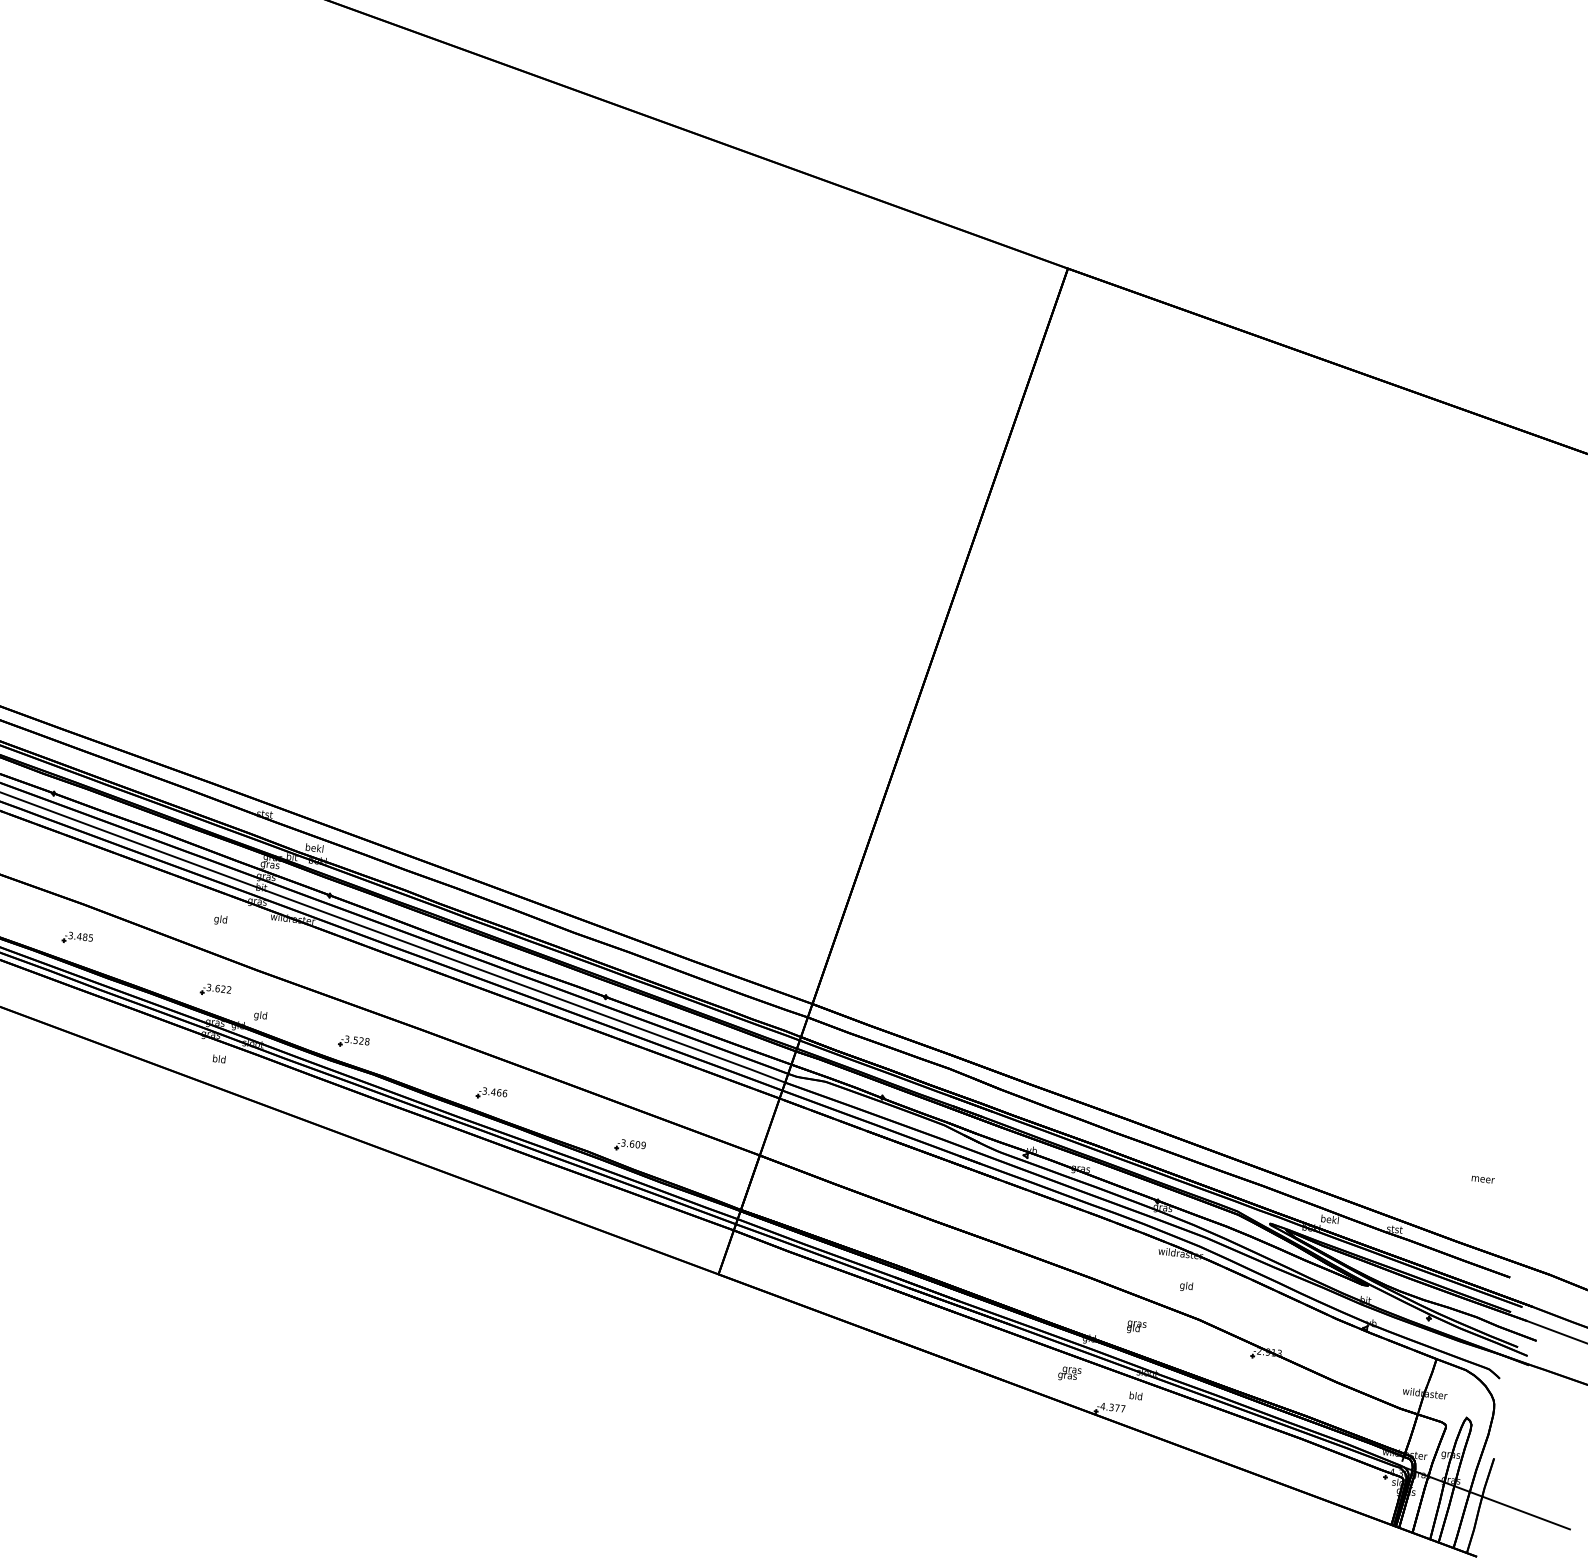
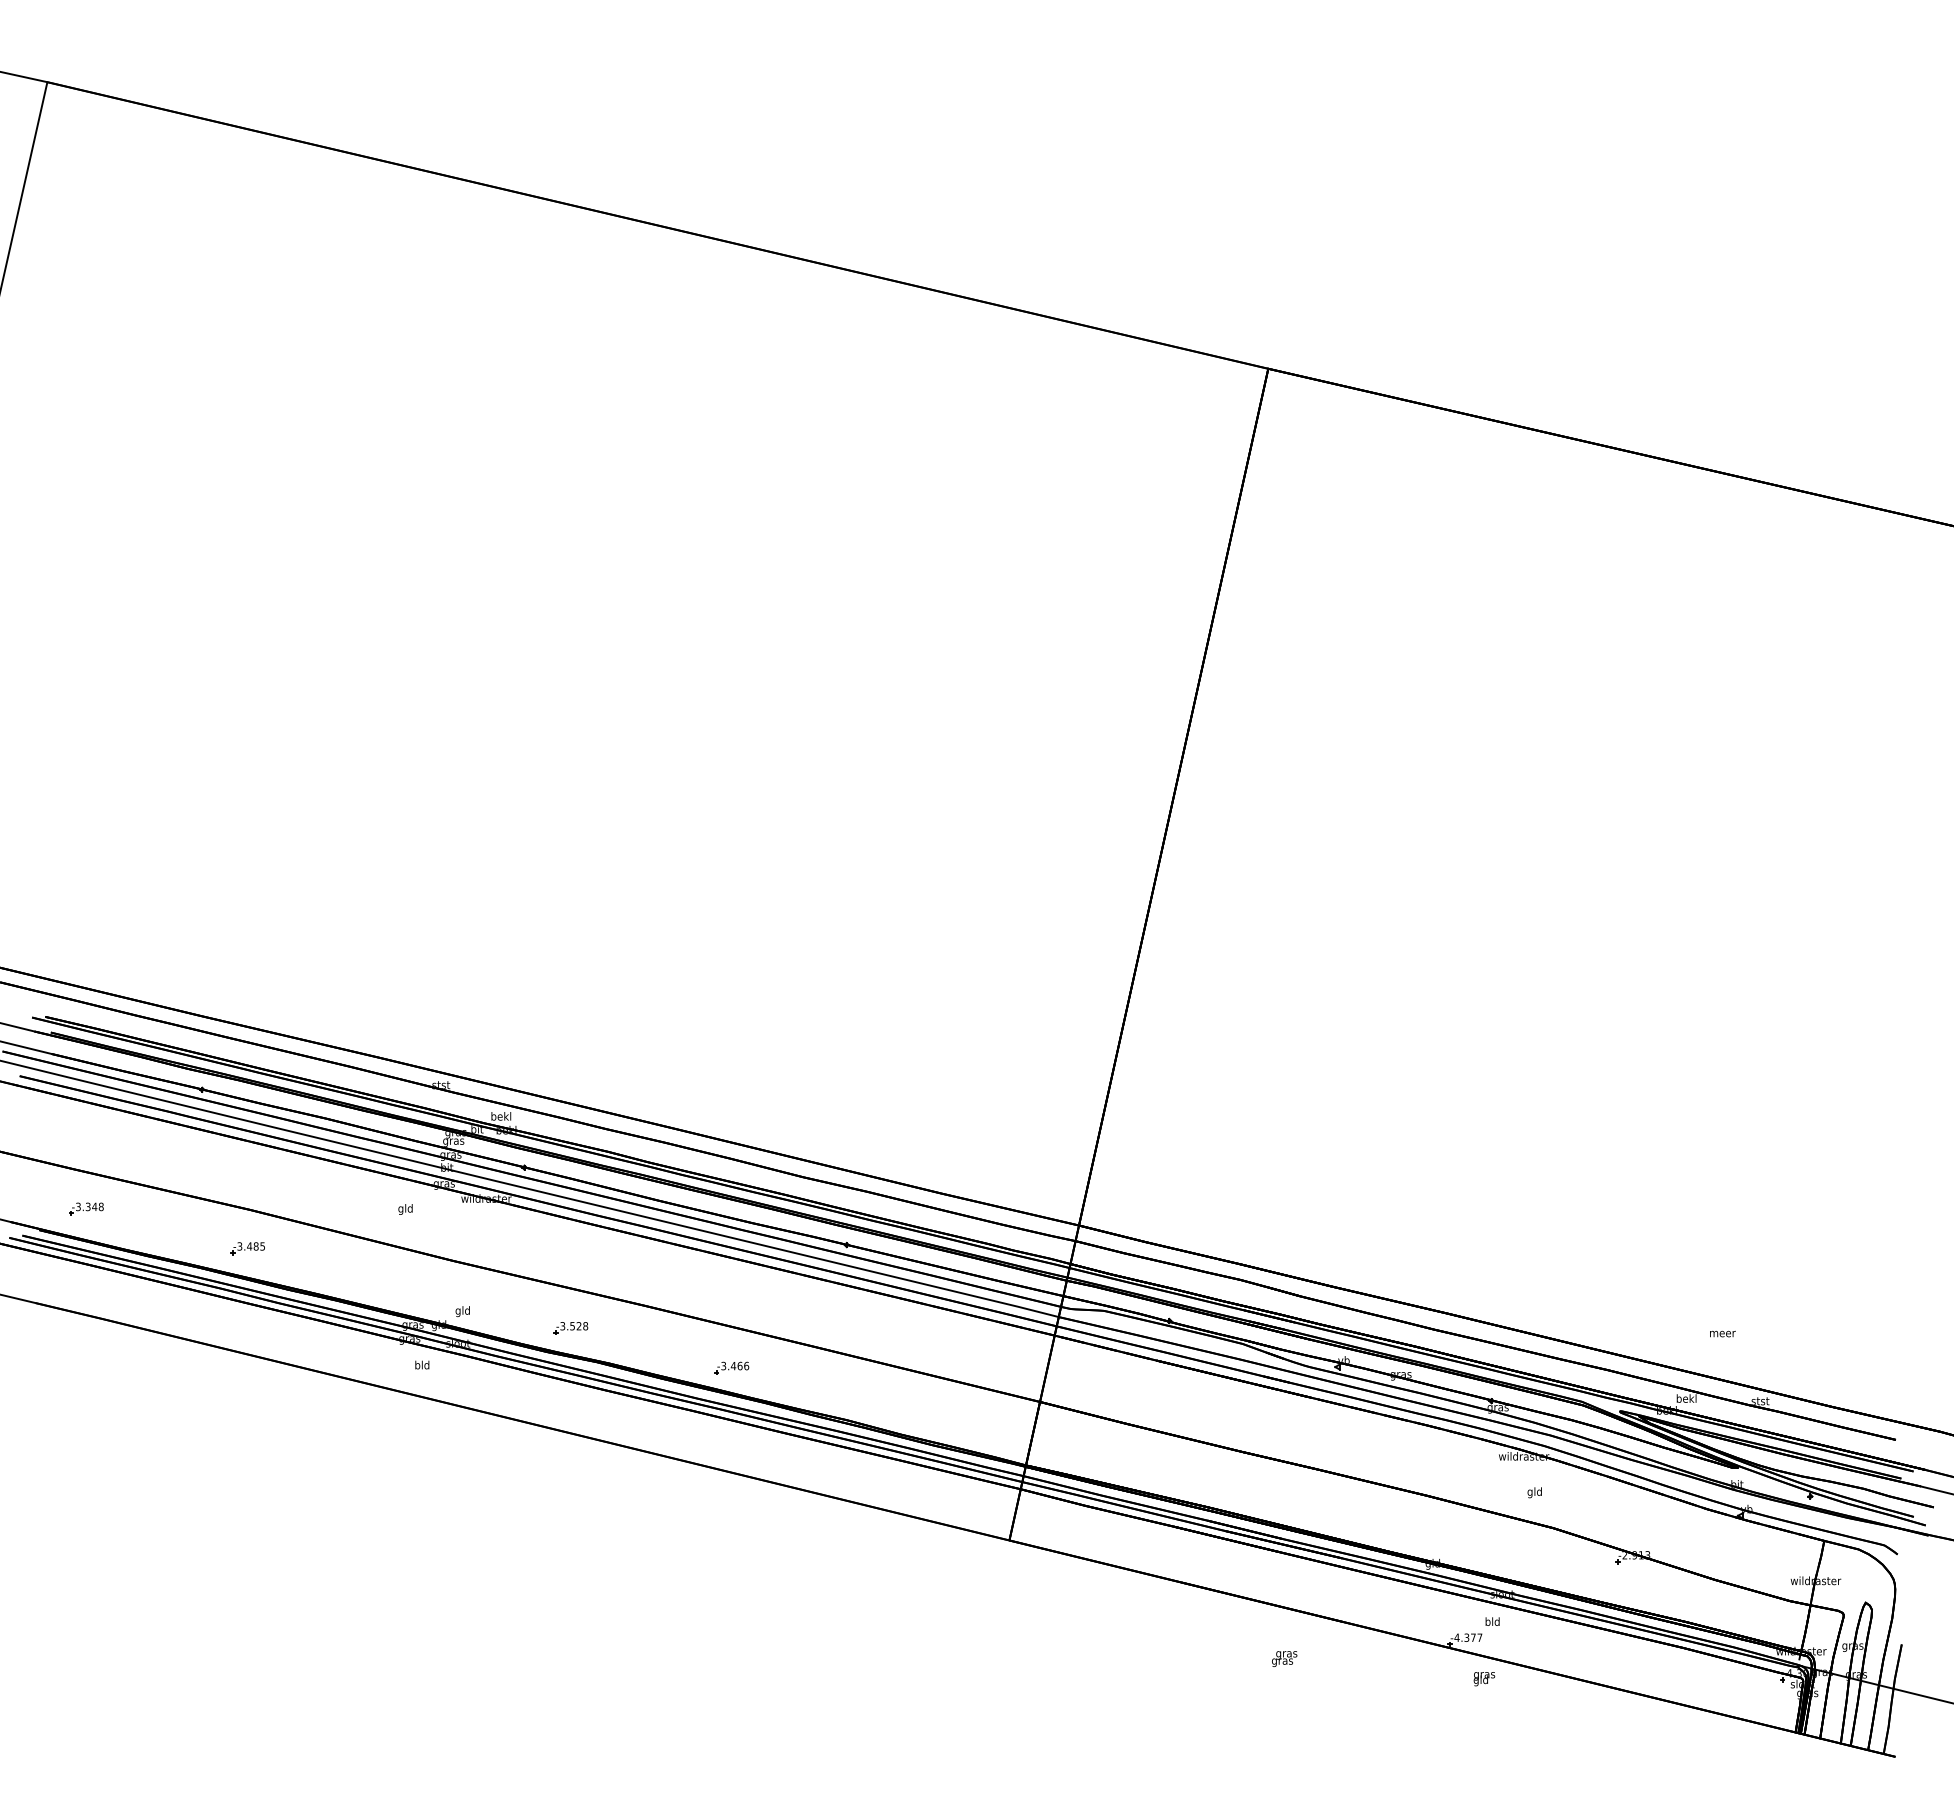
part: (215, 990) -> (409, 1288), removed
part: (630, 1145) -> (893, 1407), removed
text: (1482, 1179) -> (1722, 1333), moved
text: (1136, 1327) -> (1484, 1679), moved
text: (1069, 1373) -> (1284, 1658), moved

